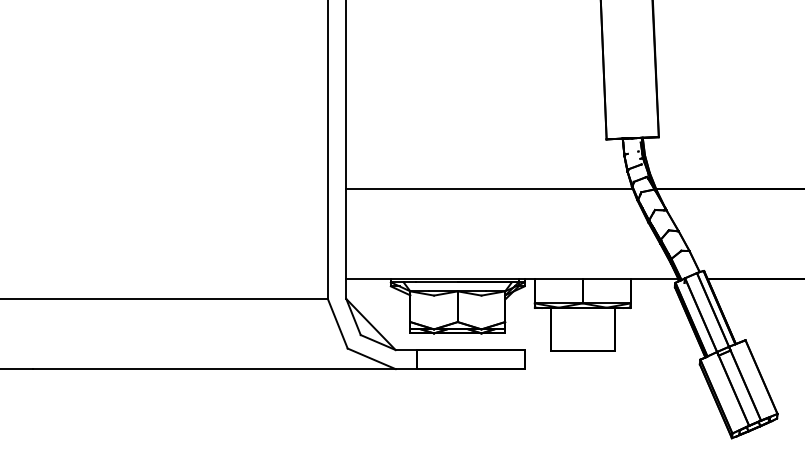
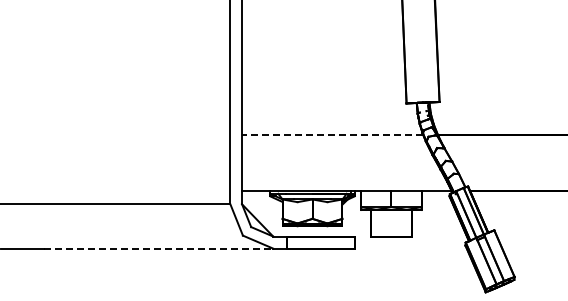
line: (489, 190) -> (332, 135), solid -> dashed
line: (215, 368) -> (159, 248), solid -> dashed

